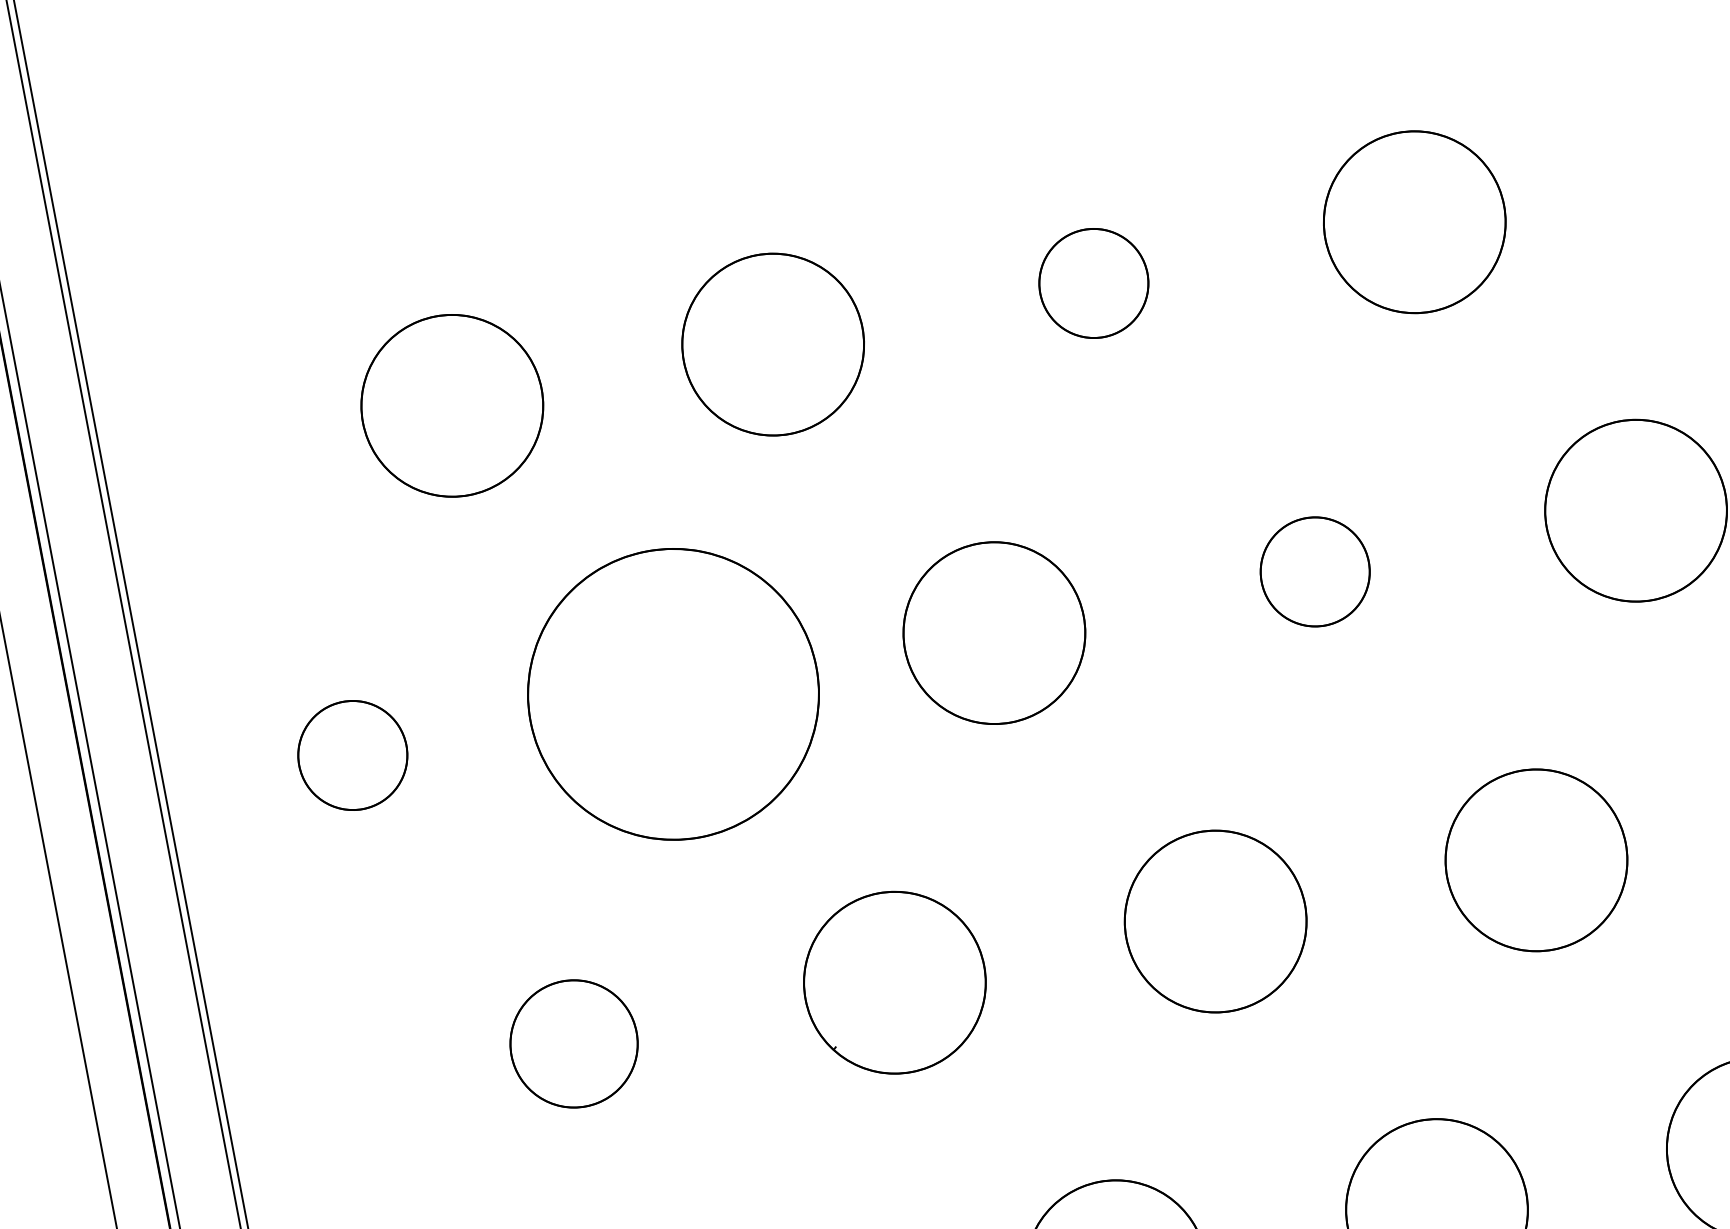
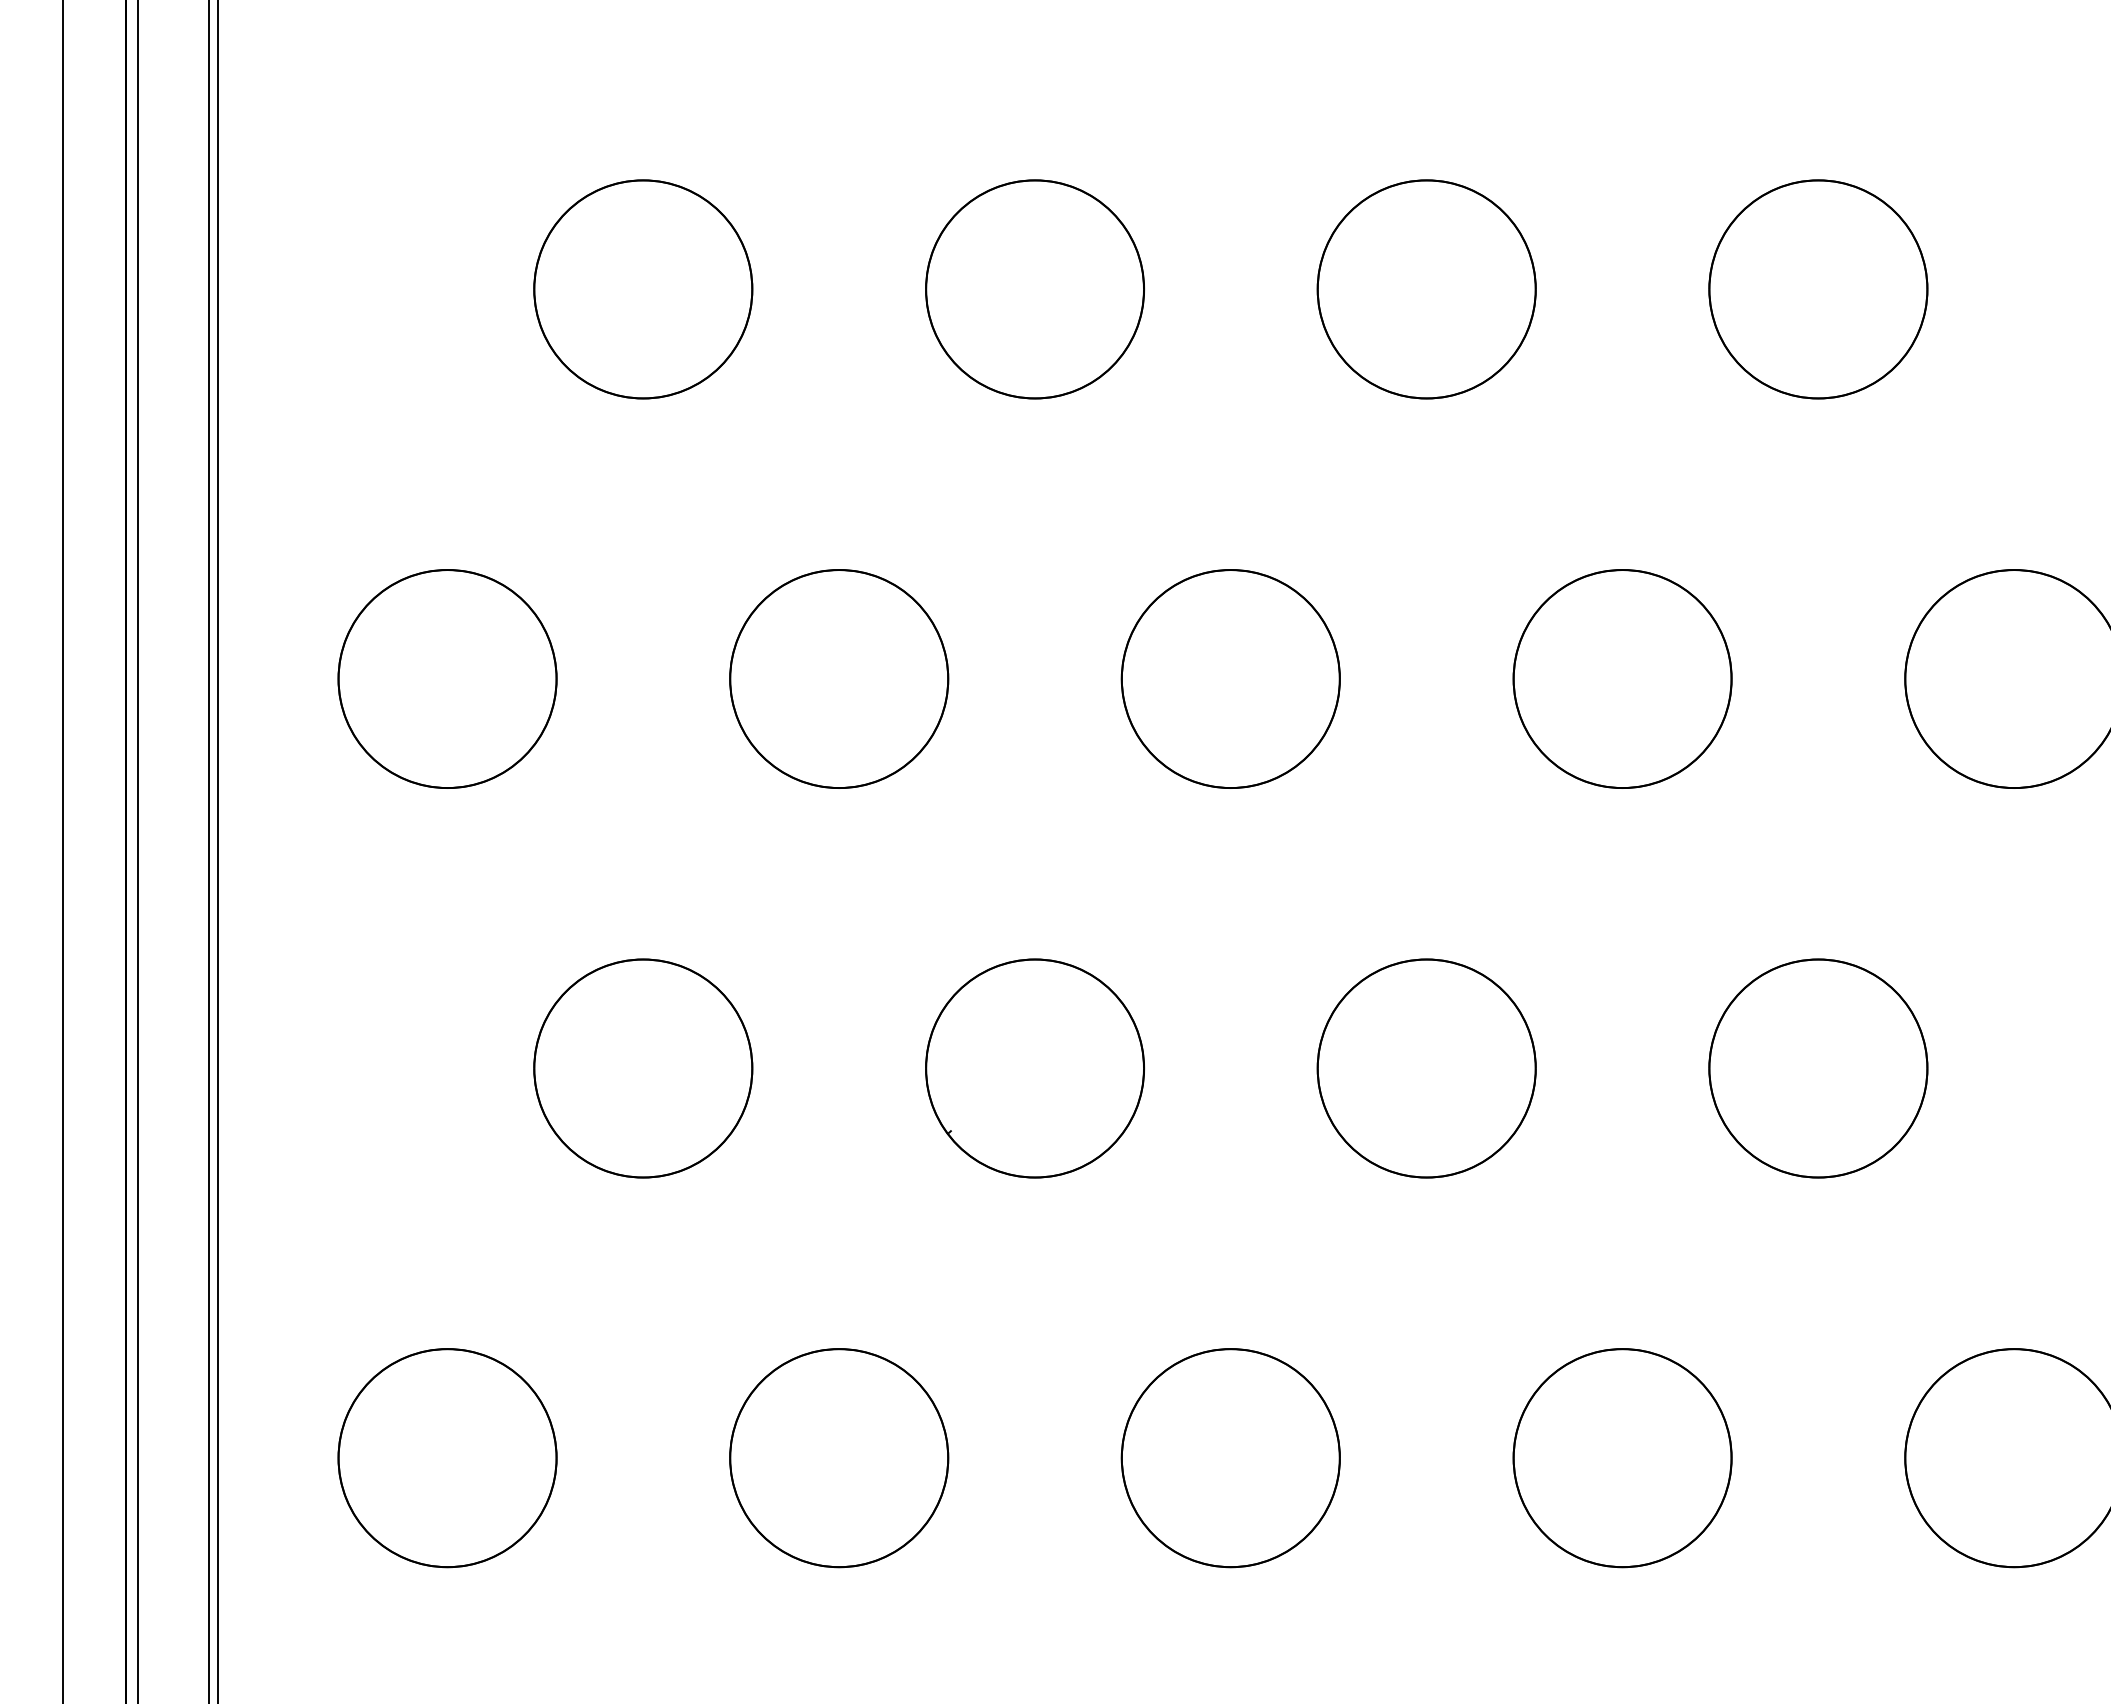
circle: (1093, 283) -> (1426, 289), size x1.67
circle: (1315, 571) -> (1622, 678), size x1.67
circle: (673, 693) -> (839, 678), size x0.62
circle: (352, 755) -> (447, 678), size x1.67
circle: (574, 1043) -> (643, 1068), size x1.43

